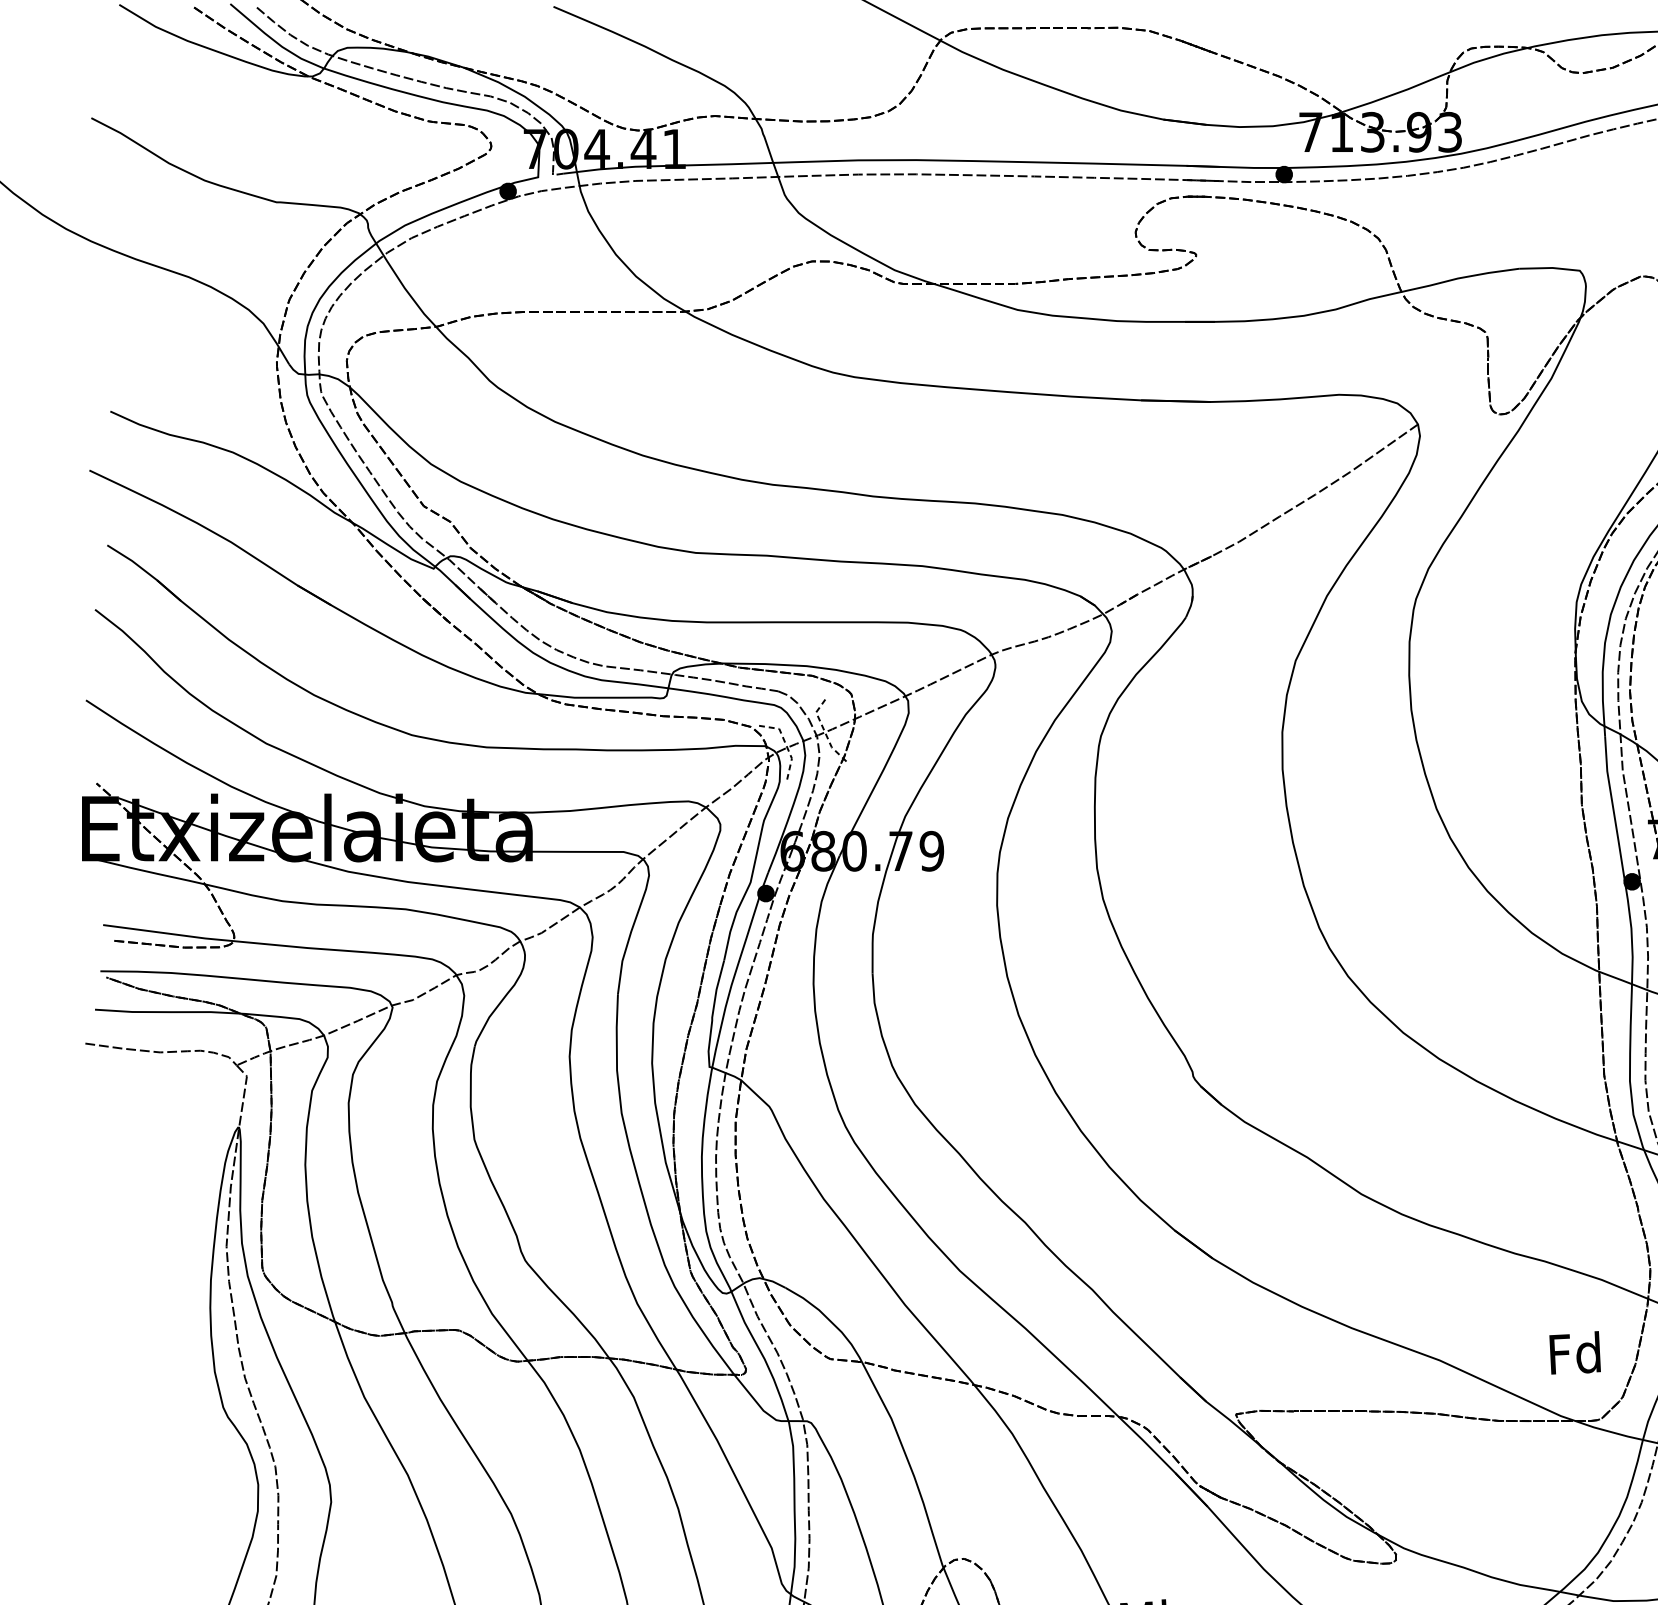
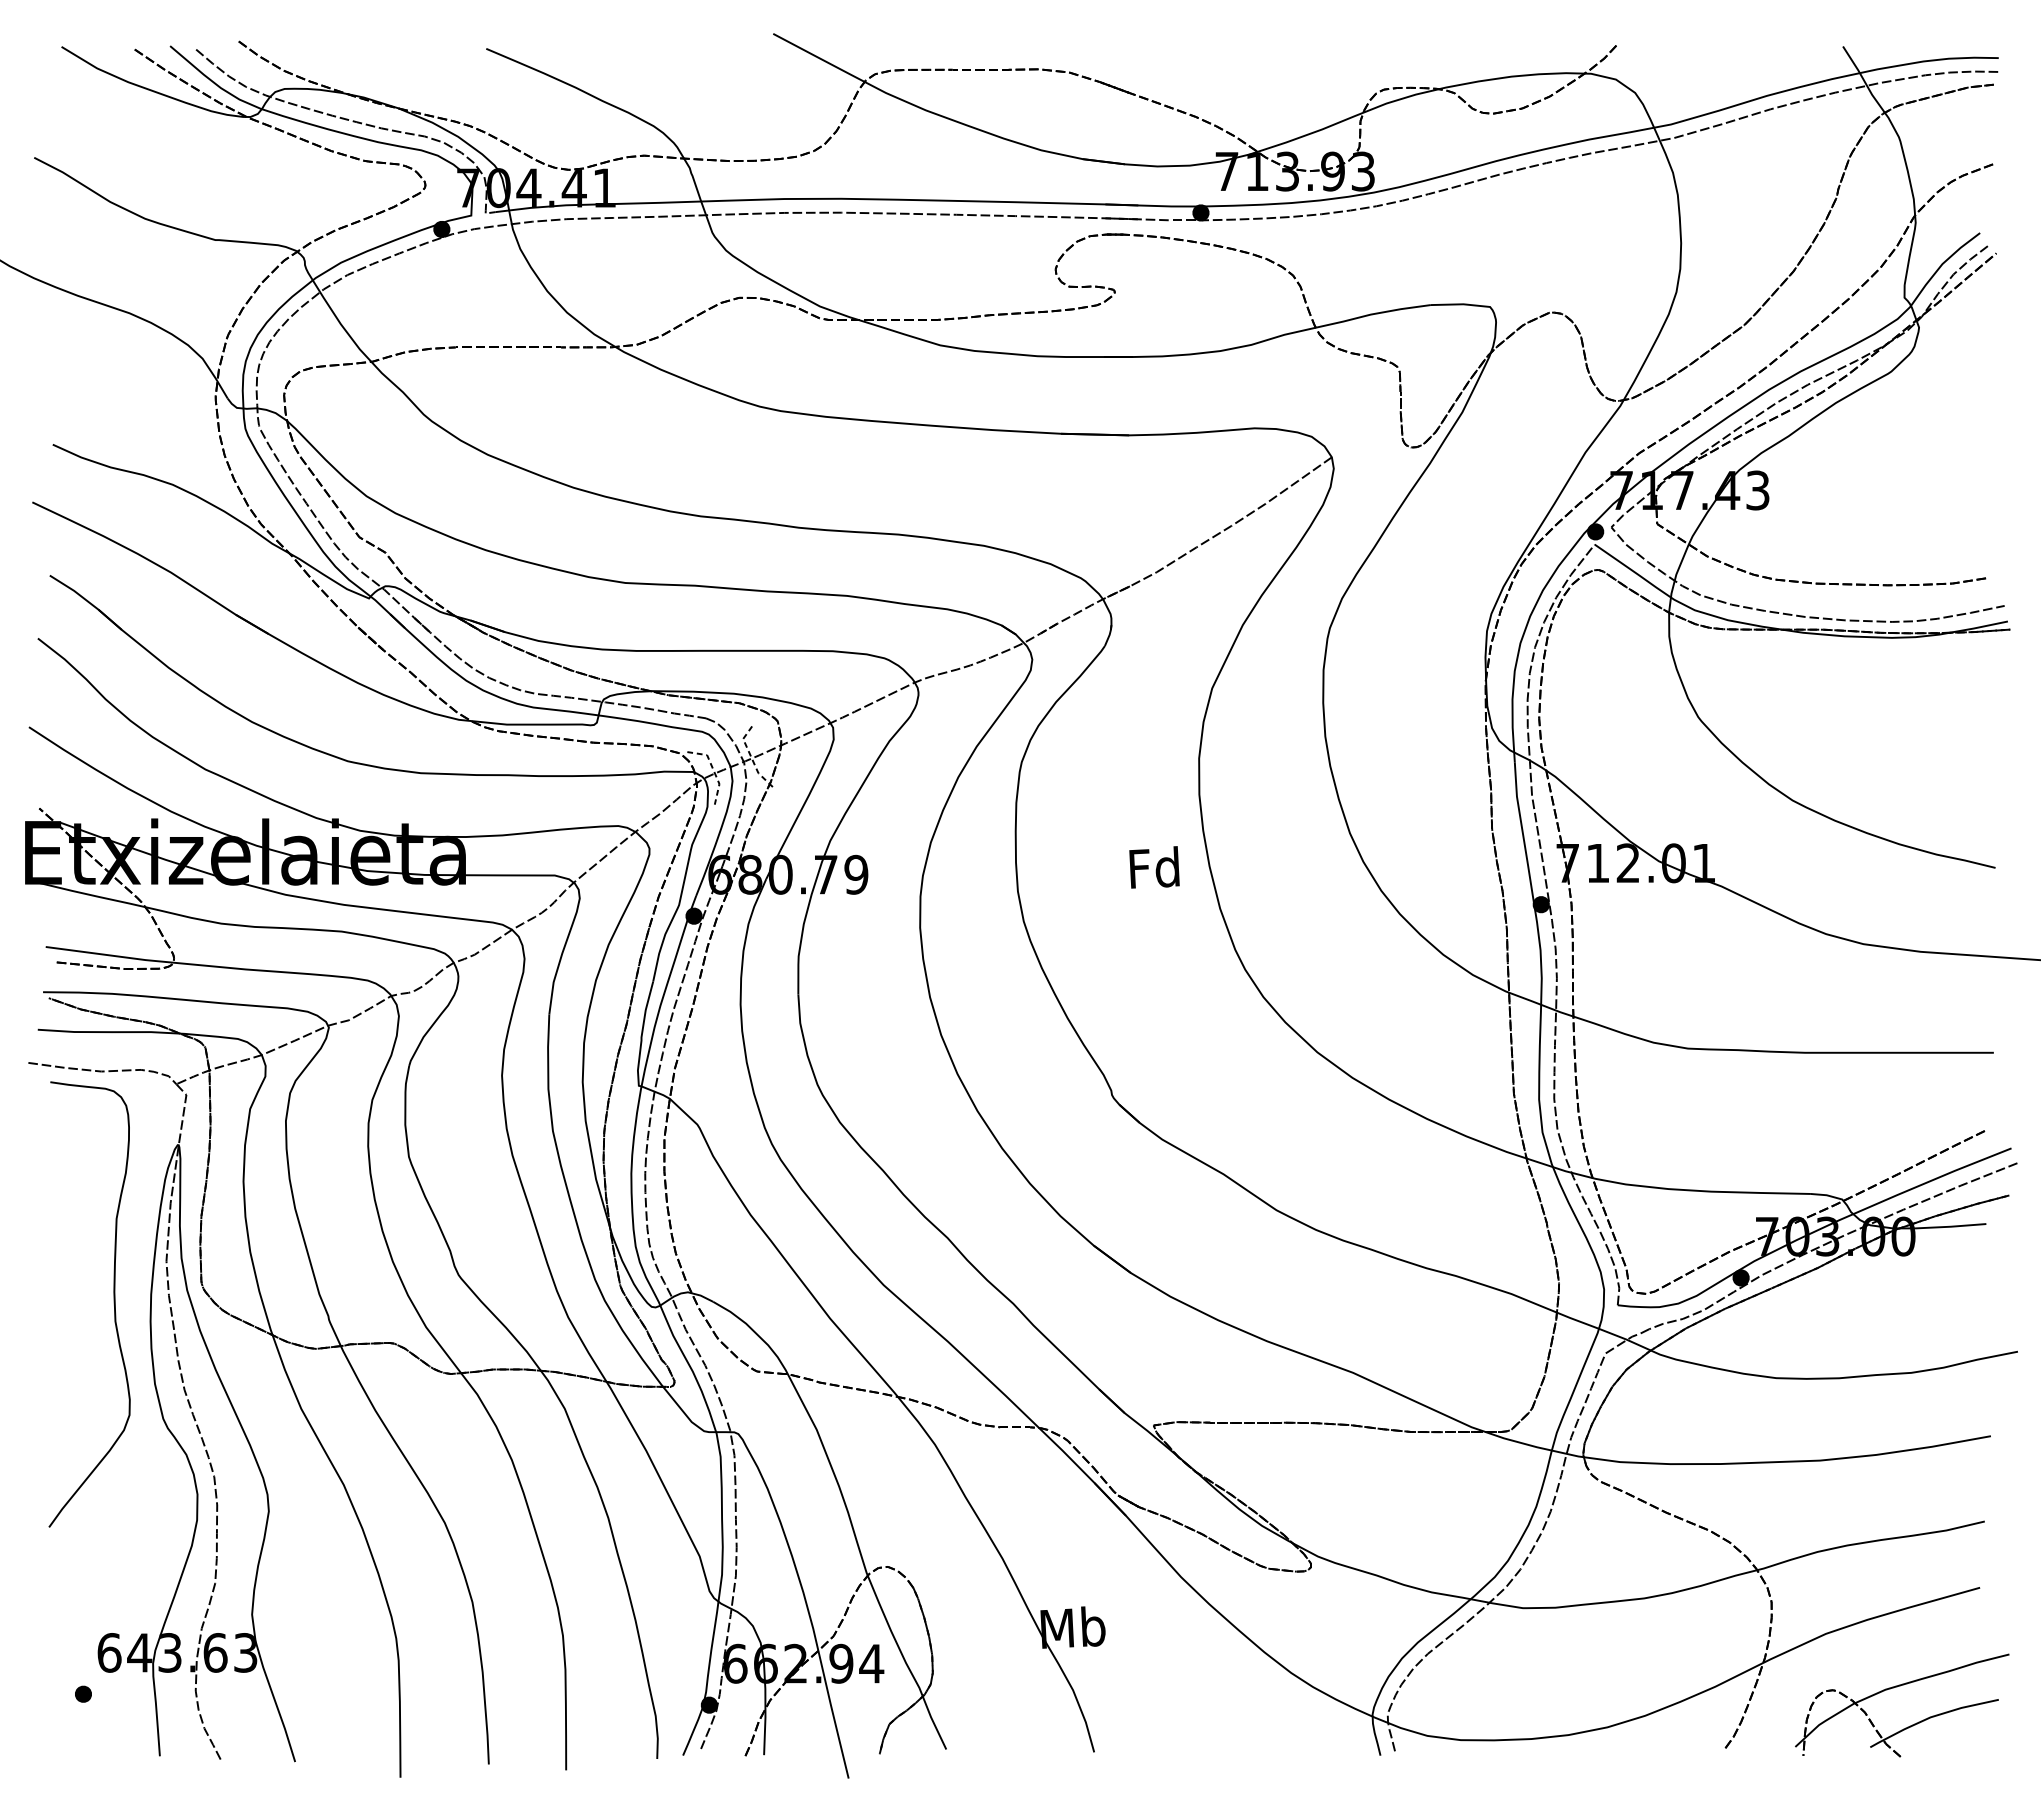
curve: (172, 1290) -> (113, 1304), added
text: (1575, 1352) -> (1154, 867), moved

